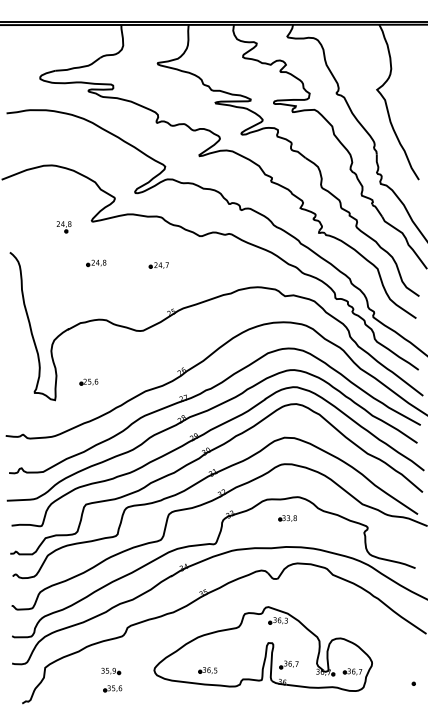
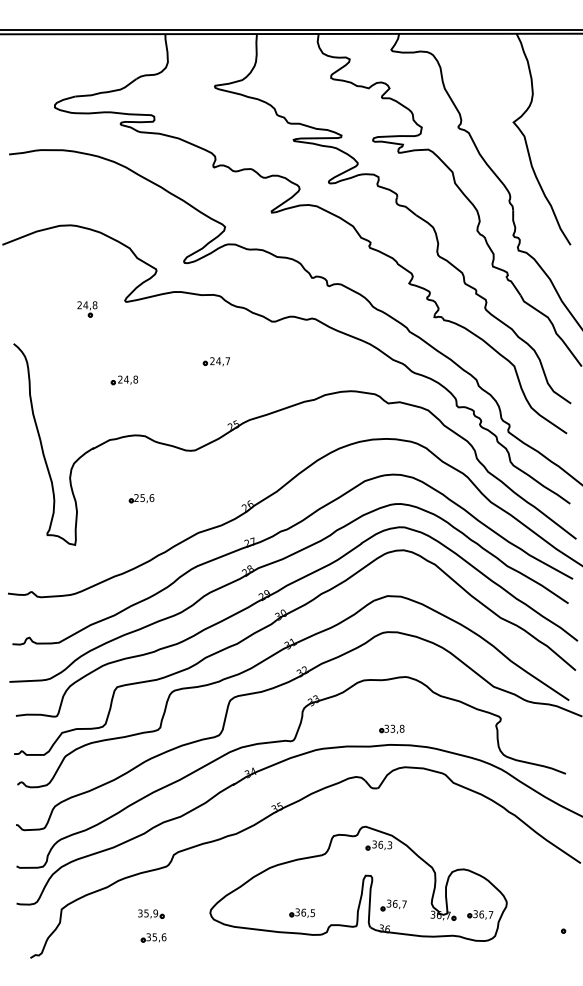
part: (96, 263) -> (124, 380), moved
part: (88, 381) -> (141, 497), moved
part: (287, 518) -> (391, 729), moved
part: (207, 670) -> (301, 913), moved

